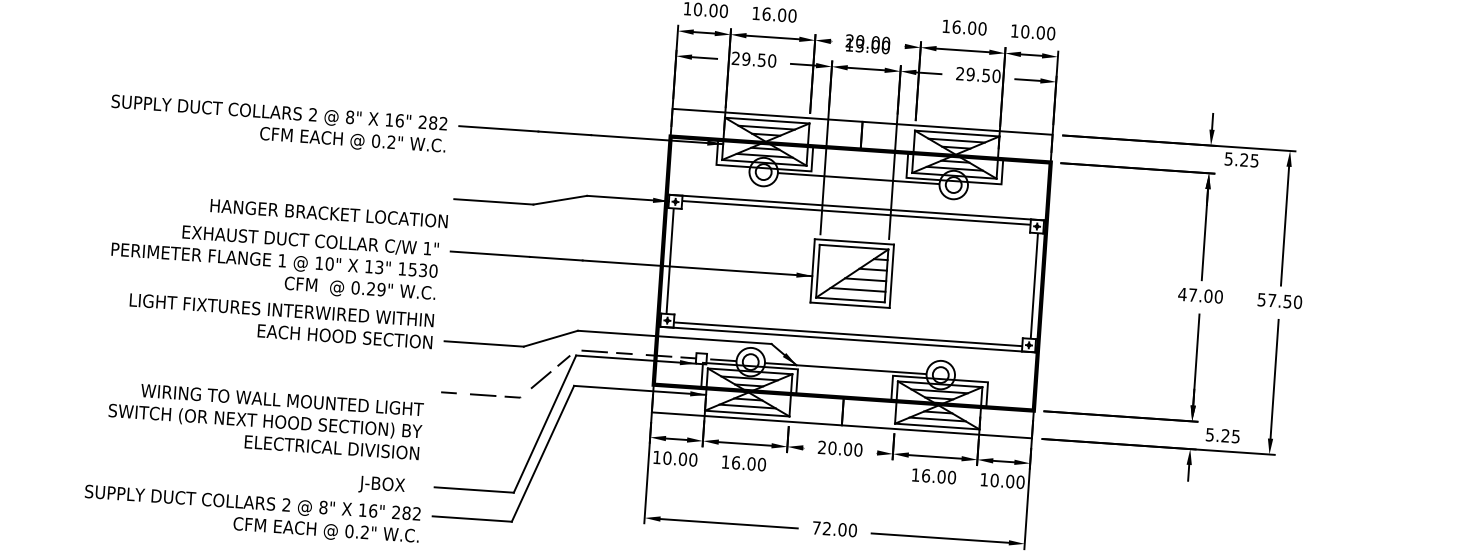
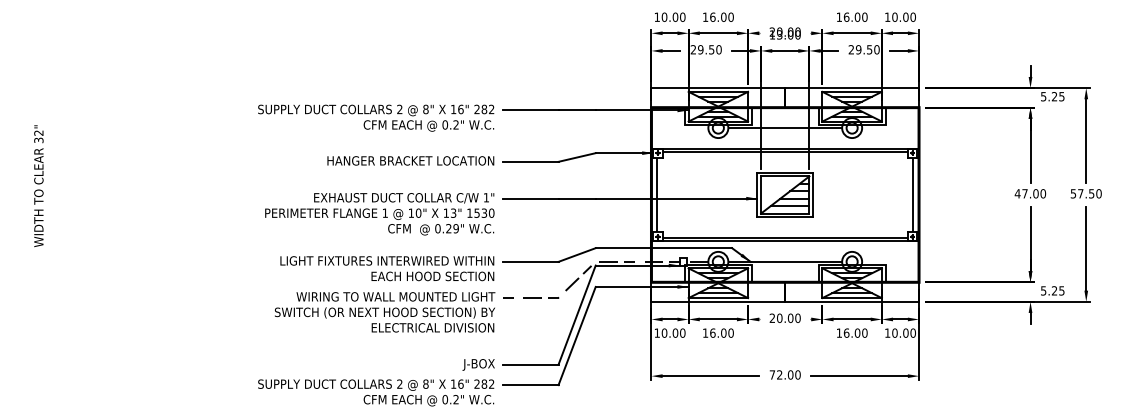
text: (328, 212) -> (410, 160), moved
text: (281, 321) -> (387, 268), moved
text: (264, 421) -> (384, 312), moved
text: (381, 484) -> (478, 364), moved

